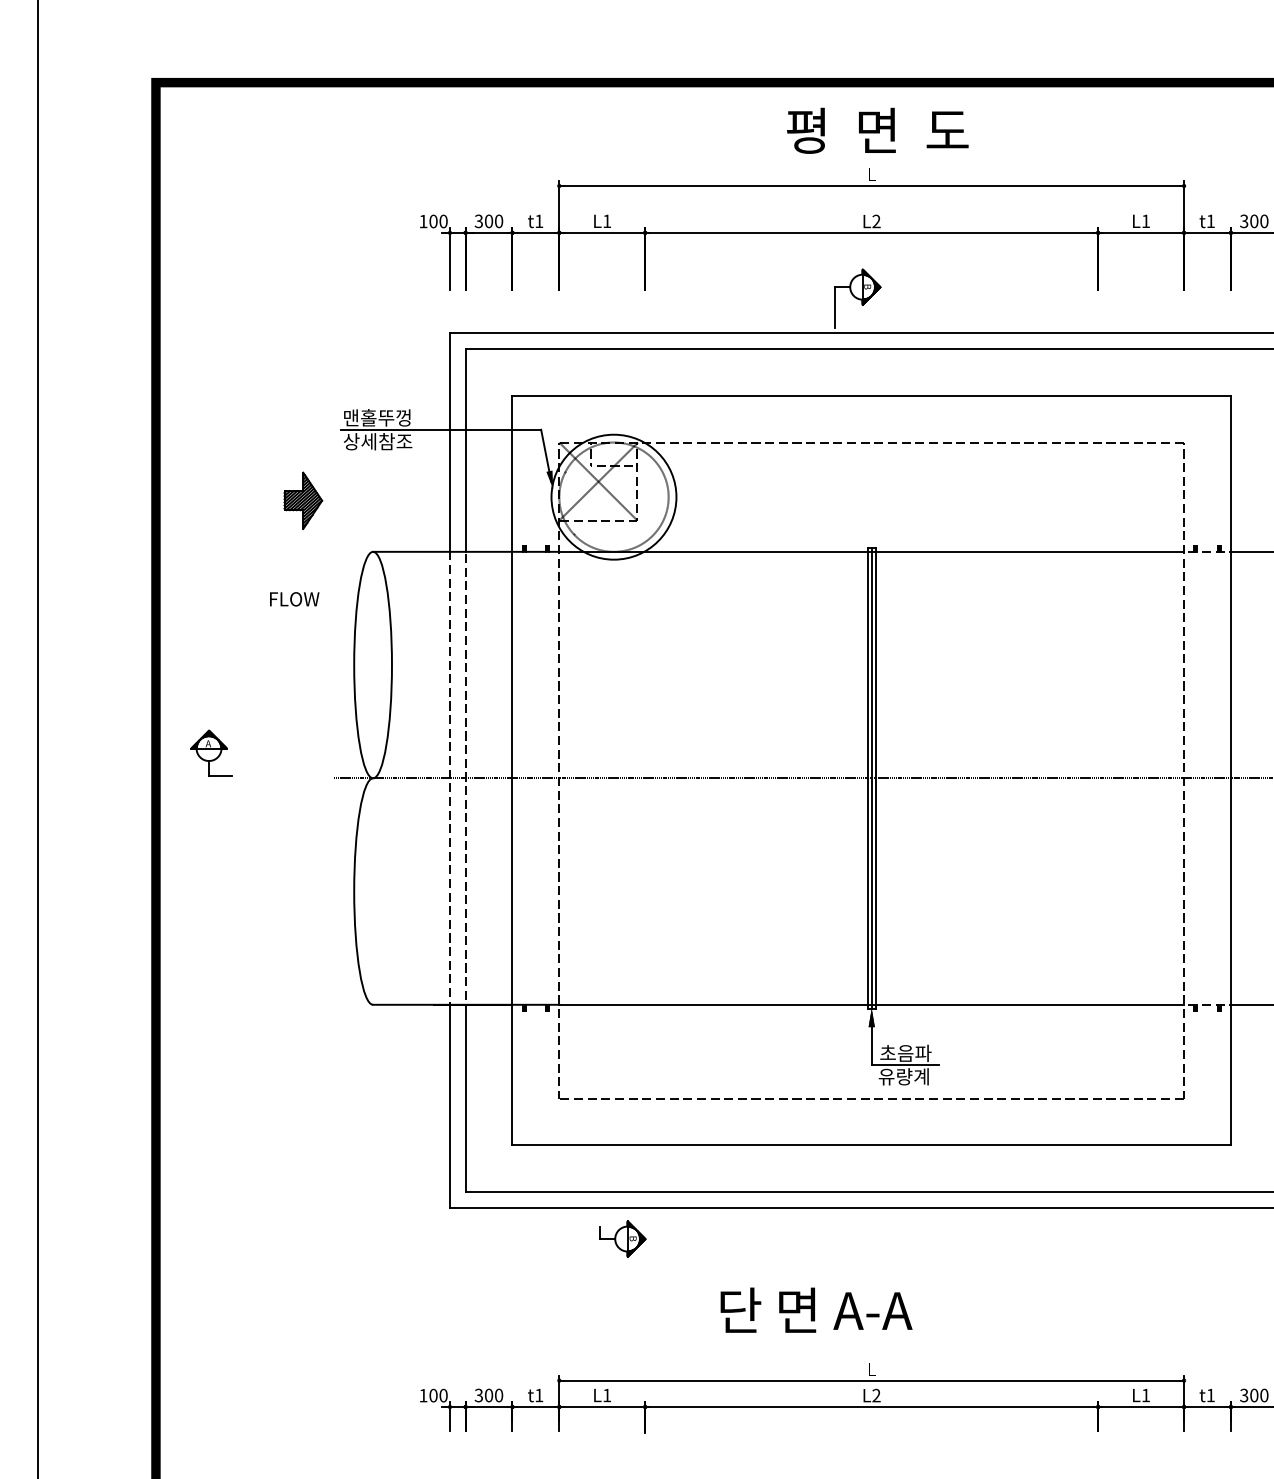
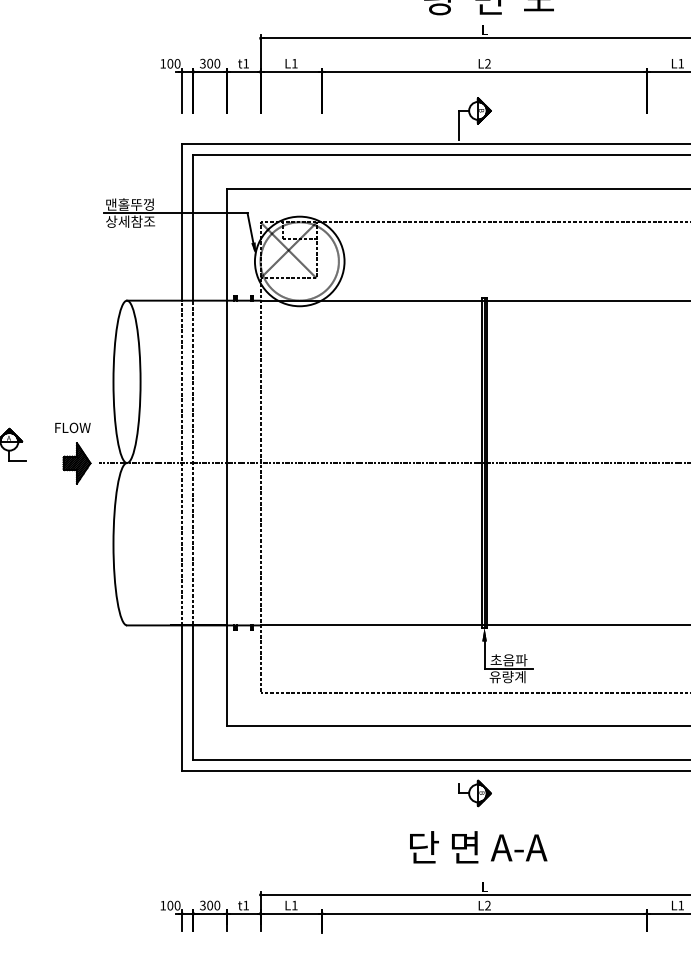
part: (303, 500) -> (77, 463), moved
text: (294, 599) -> (72, 428), moved
part: (622, 1238) -> (474, 792), moved
text: (816, 1309) -> (478, 846), moved

